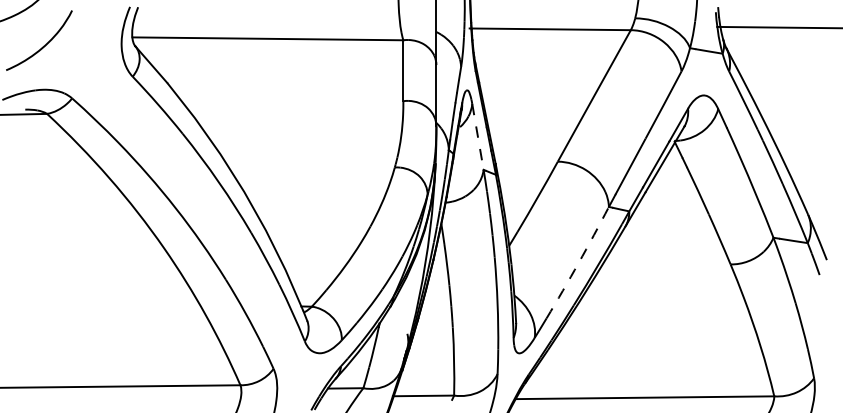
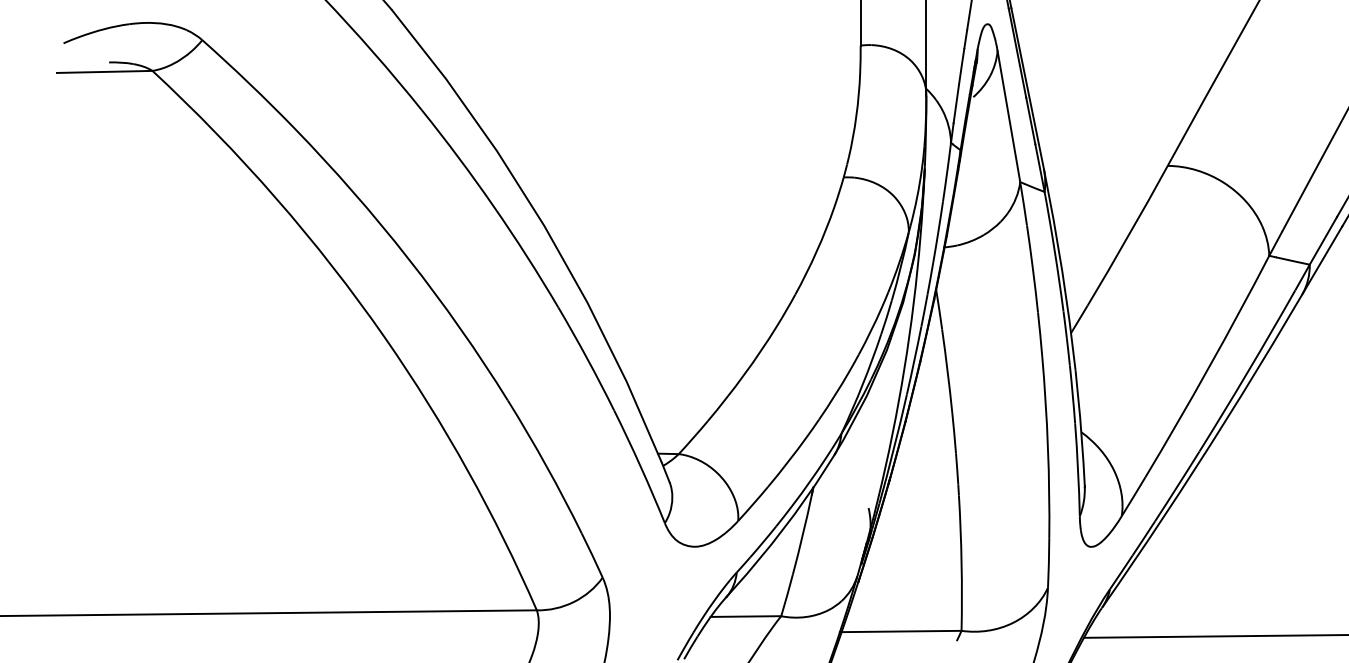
line: (478, 137) -> (1010, 117), dashed -> solid
arc: (578, 263) -> (1208, 368), dashed -> solid

